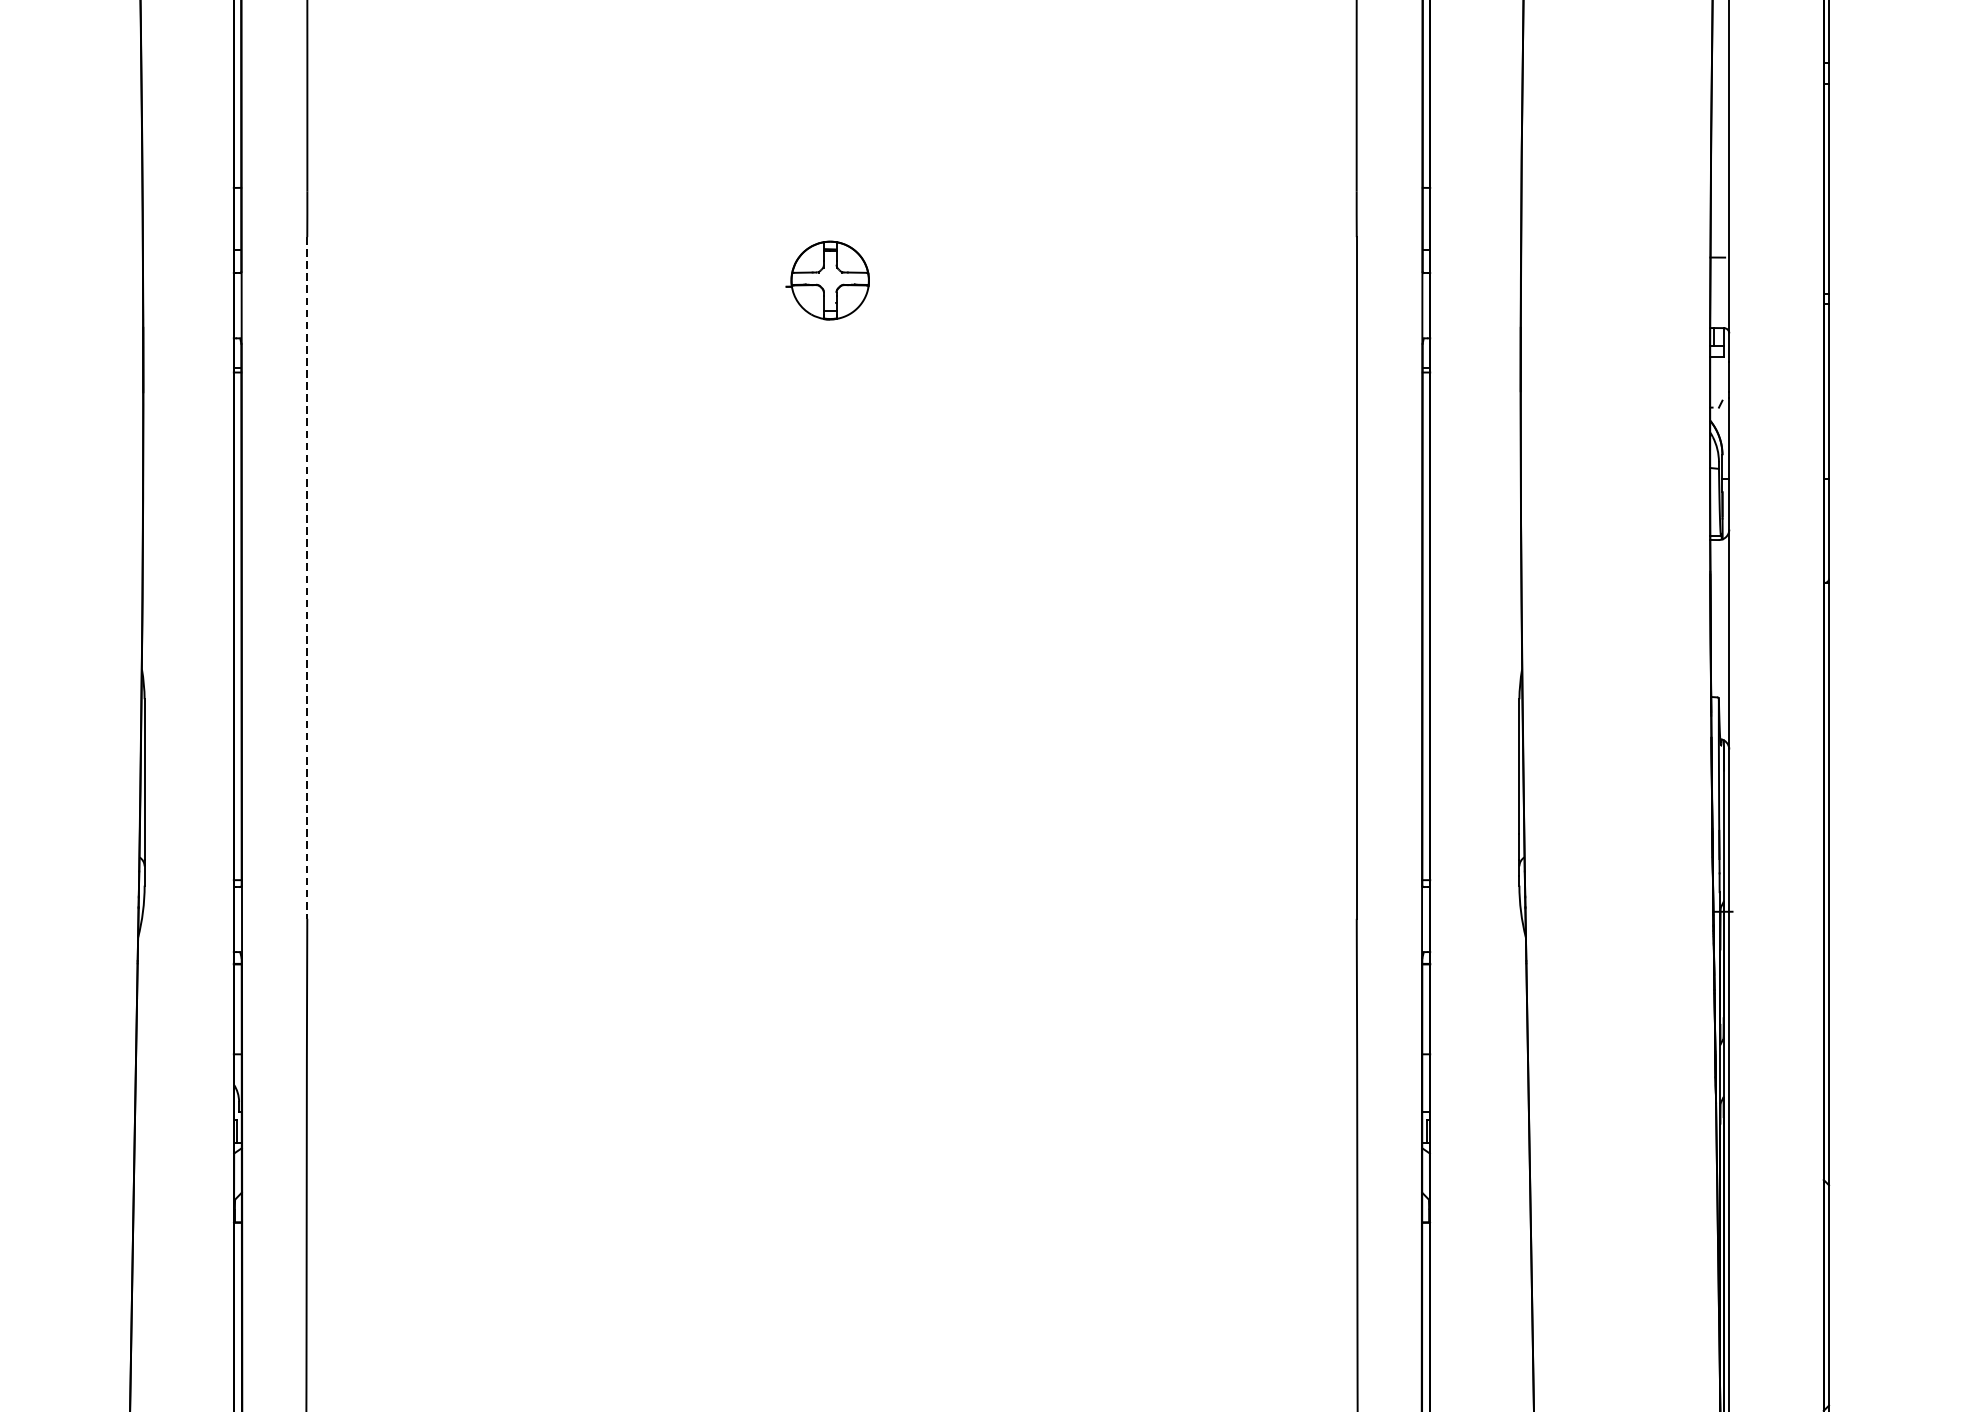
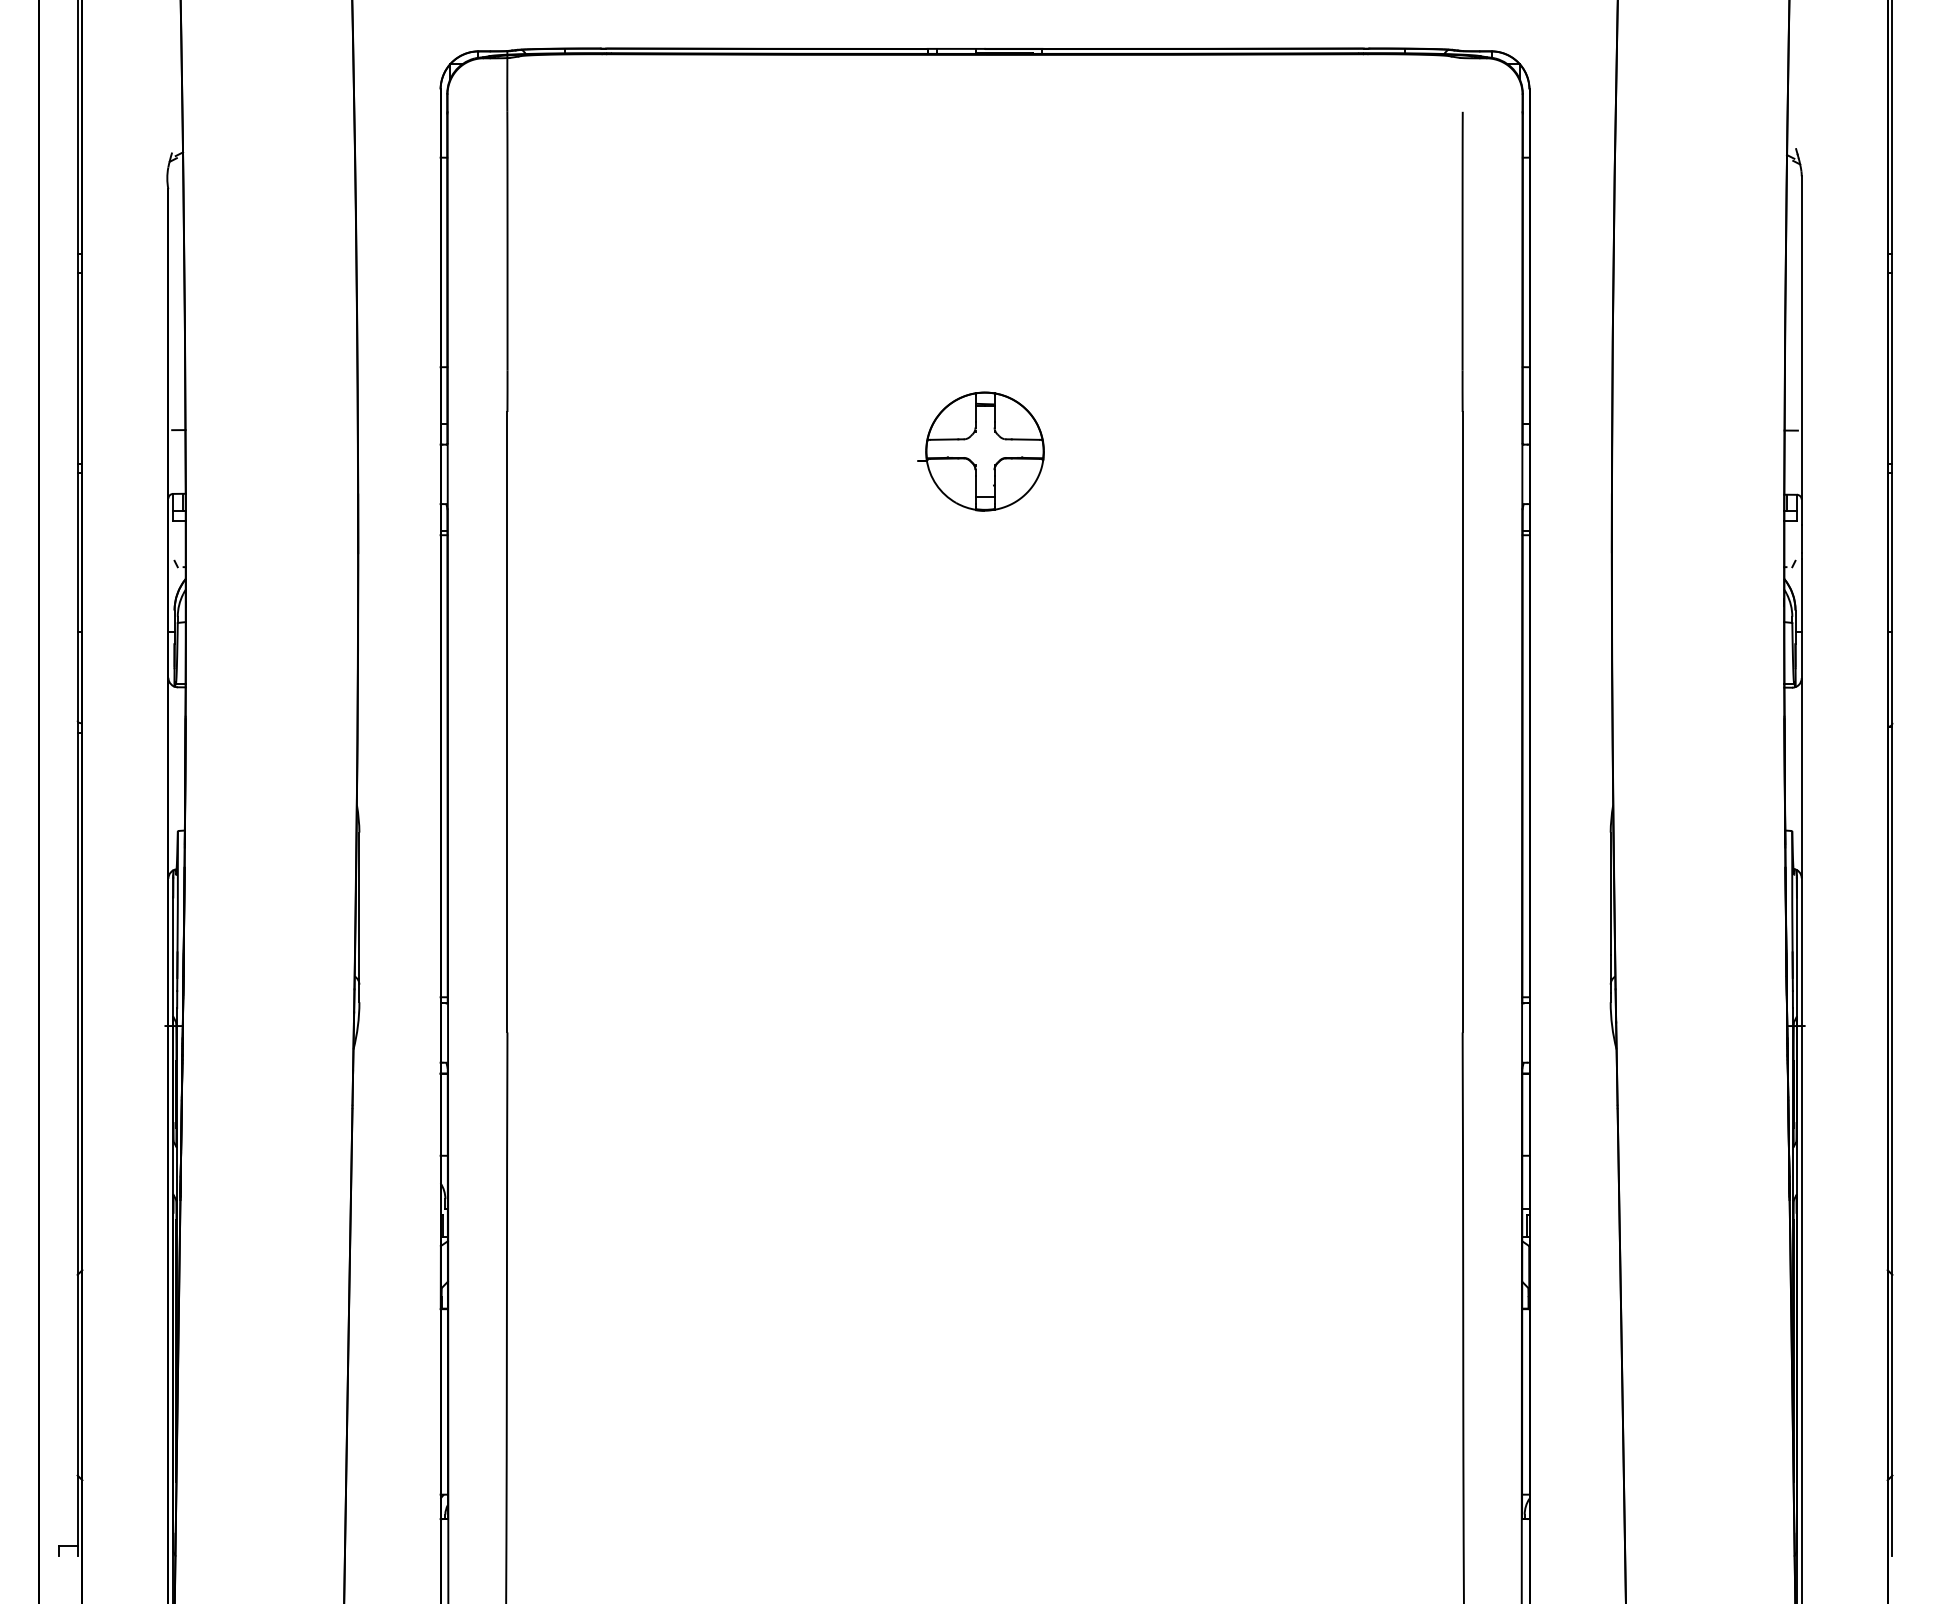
part: (827, 280) -> (980, 451), size x1.67
line: (307, 578) -> (507, 722), dashed -> solid

